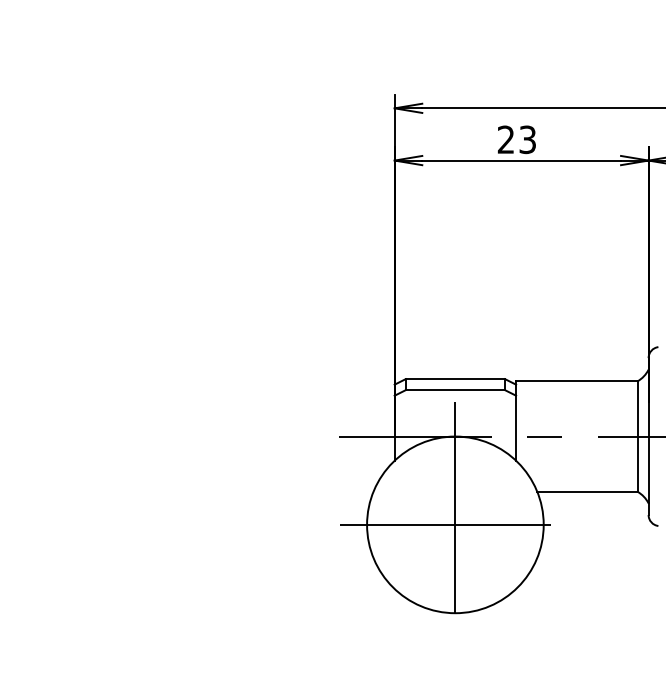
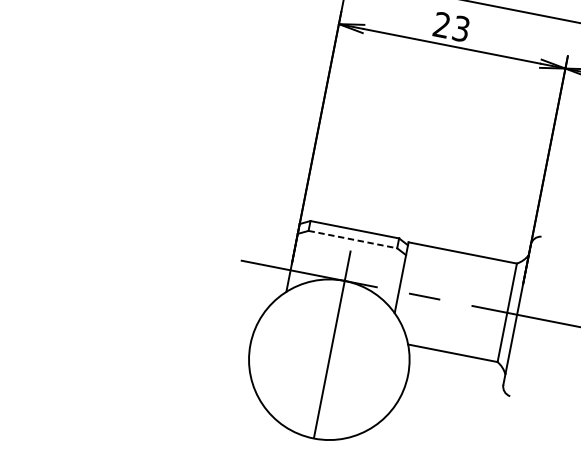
line: (455, 390) -> (352, 239), solid -> dashed
line: (455, 524) -> (329, 359), removed

